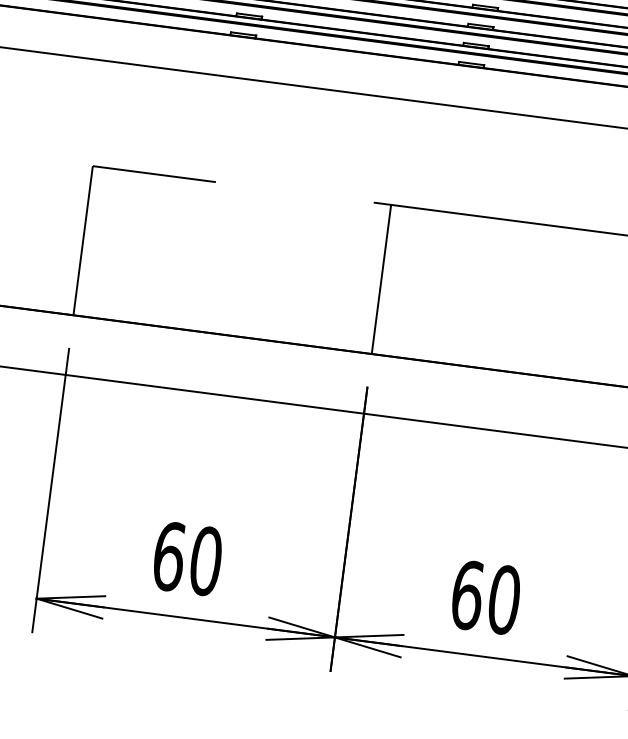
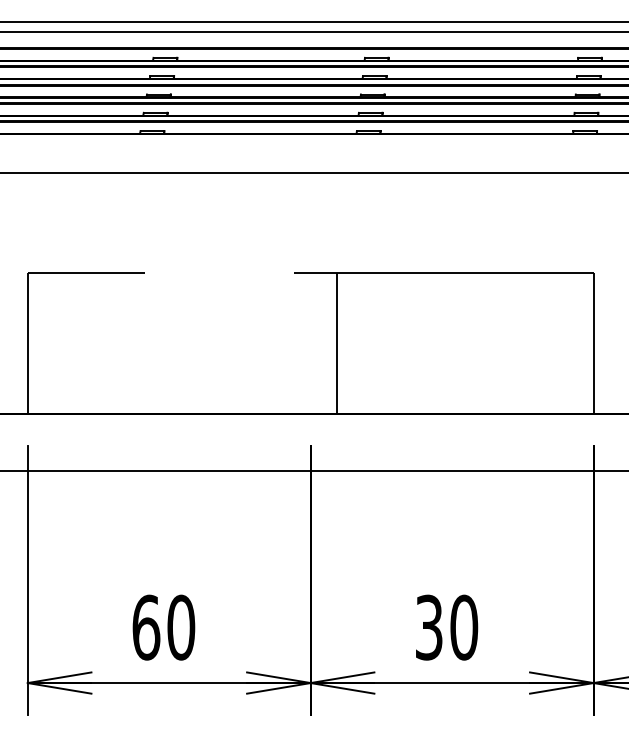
line: (381, 279) -> (336, 343), moved
text: (467, 595) -> (429, 627), 60 -> 30

